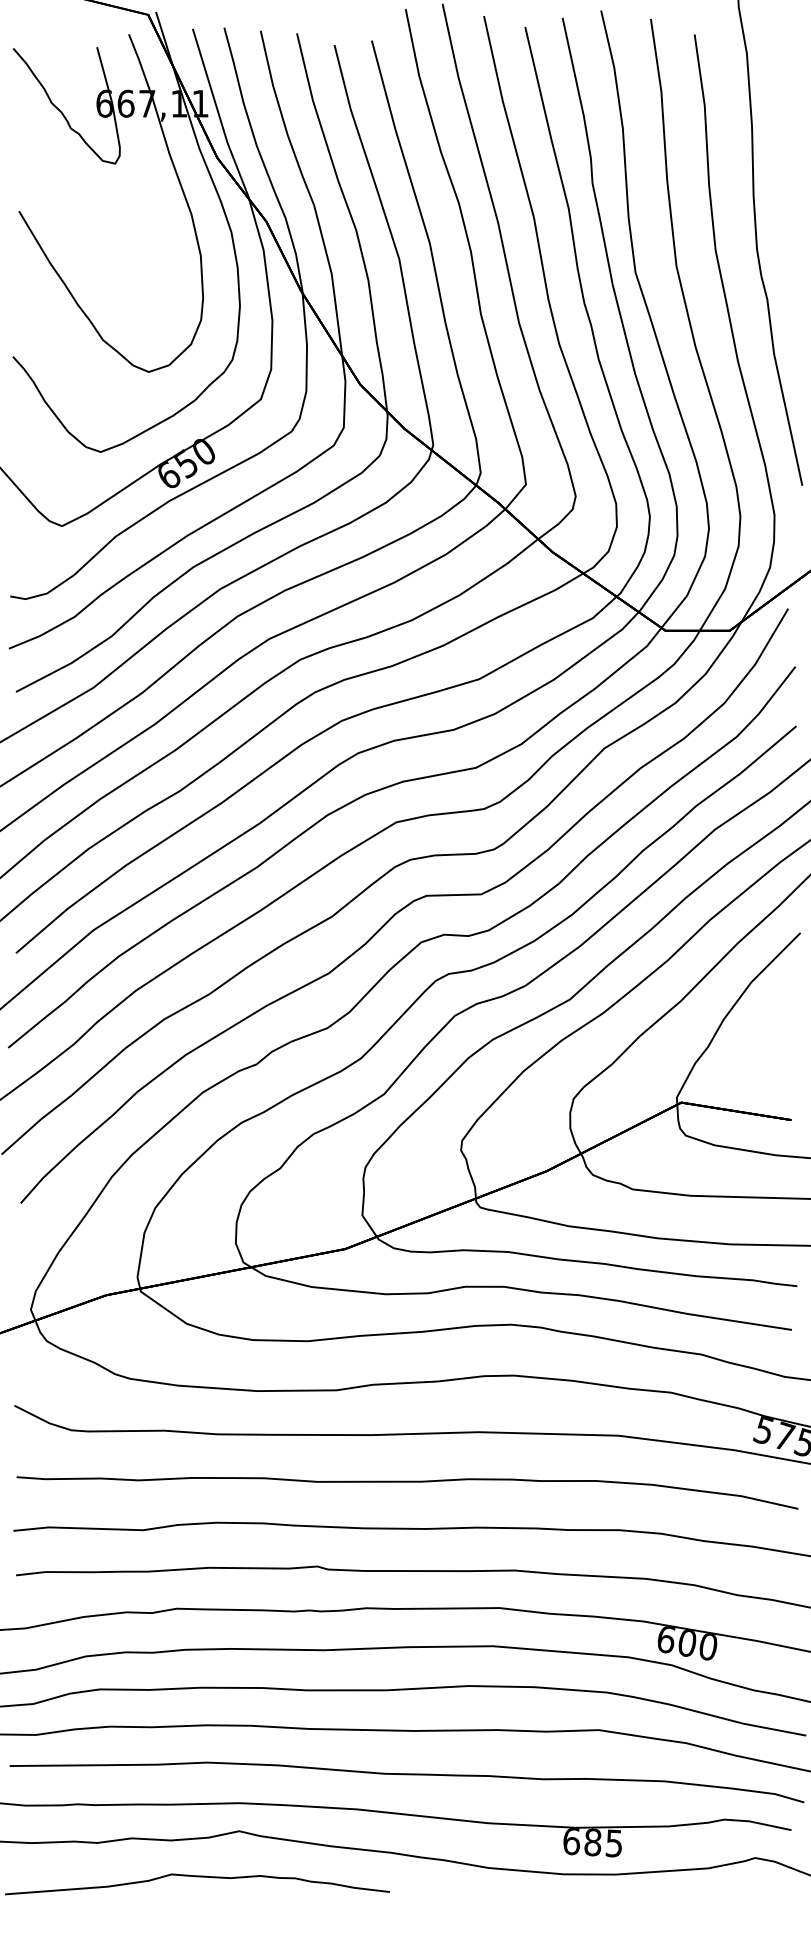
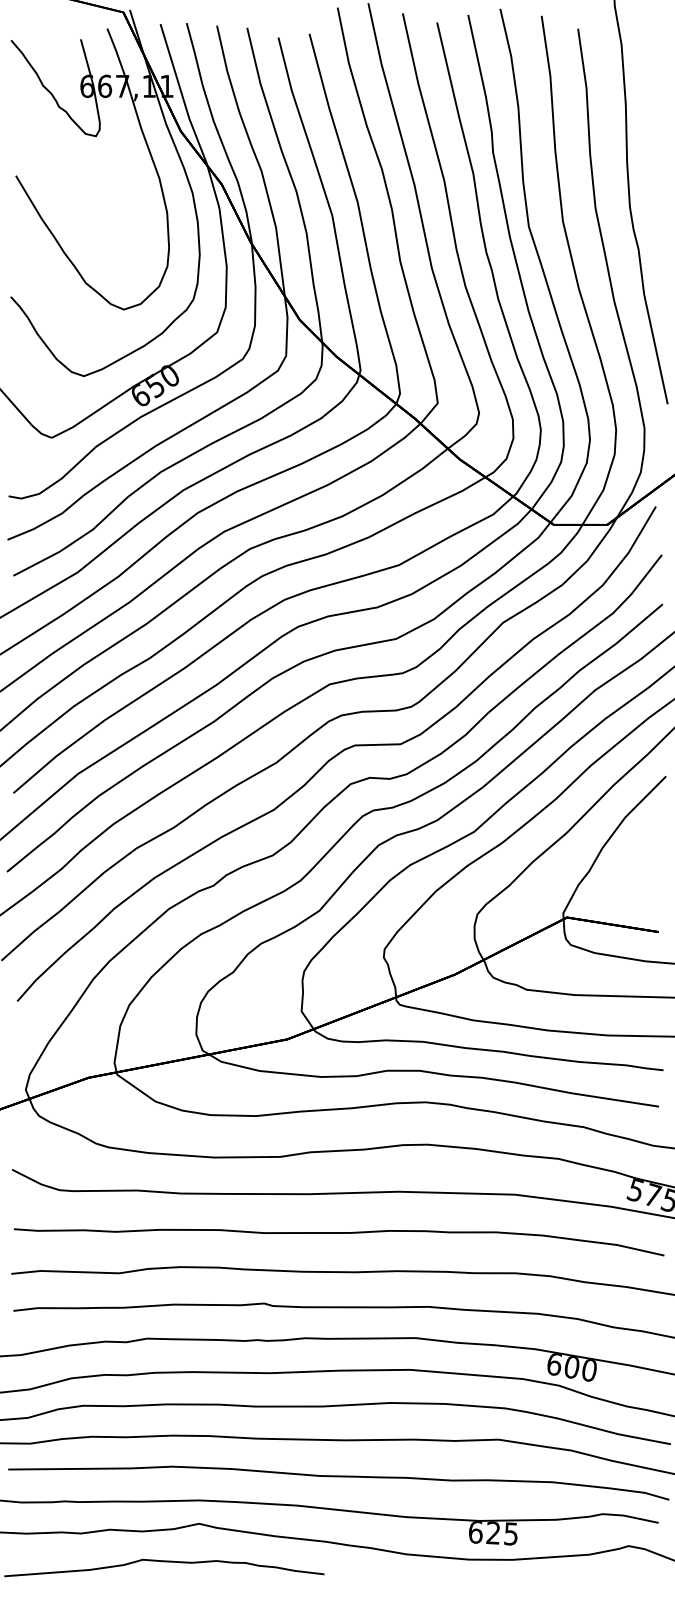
text: (592, 1842) -> (493, 1533), 685 -> 625

